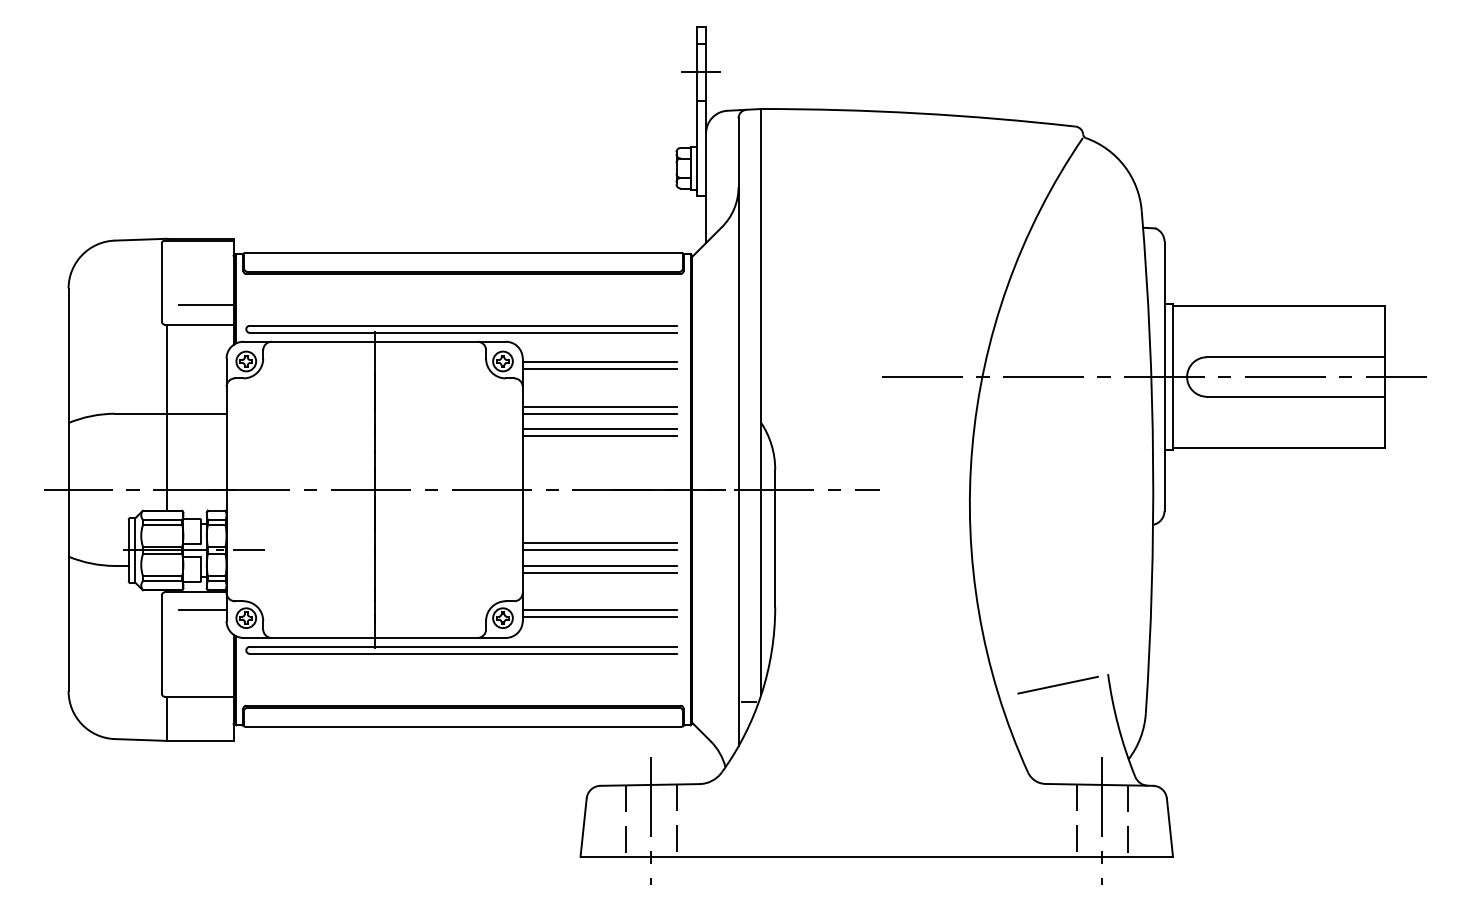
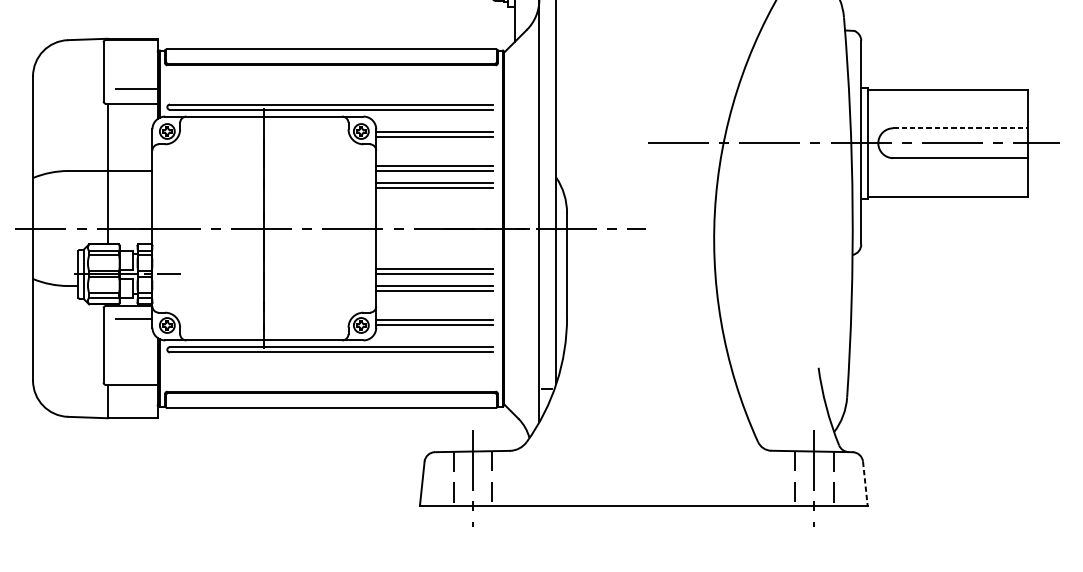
line: (1295, 357) -> (960, 128), solid -> dashed
line: (1057, 684) -> (780, 375), removed
line: (1169, 828) -> (865, 484), solid -> dashed

